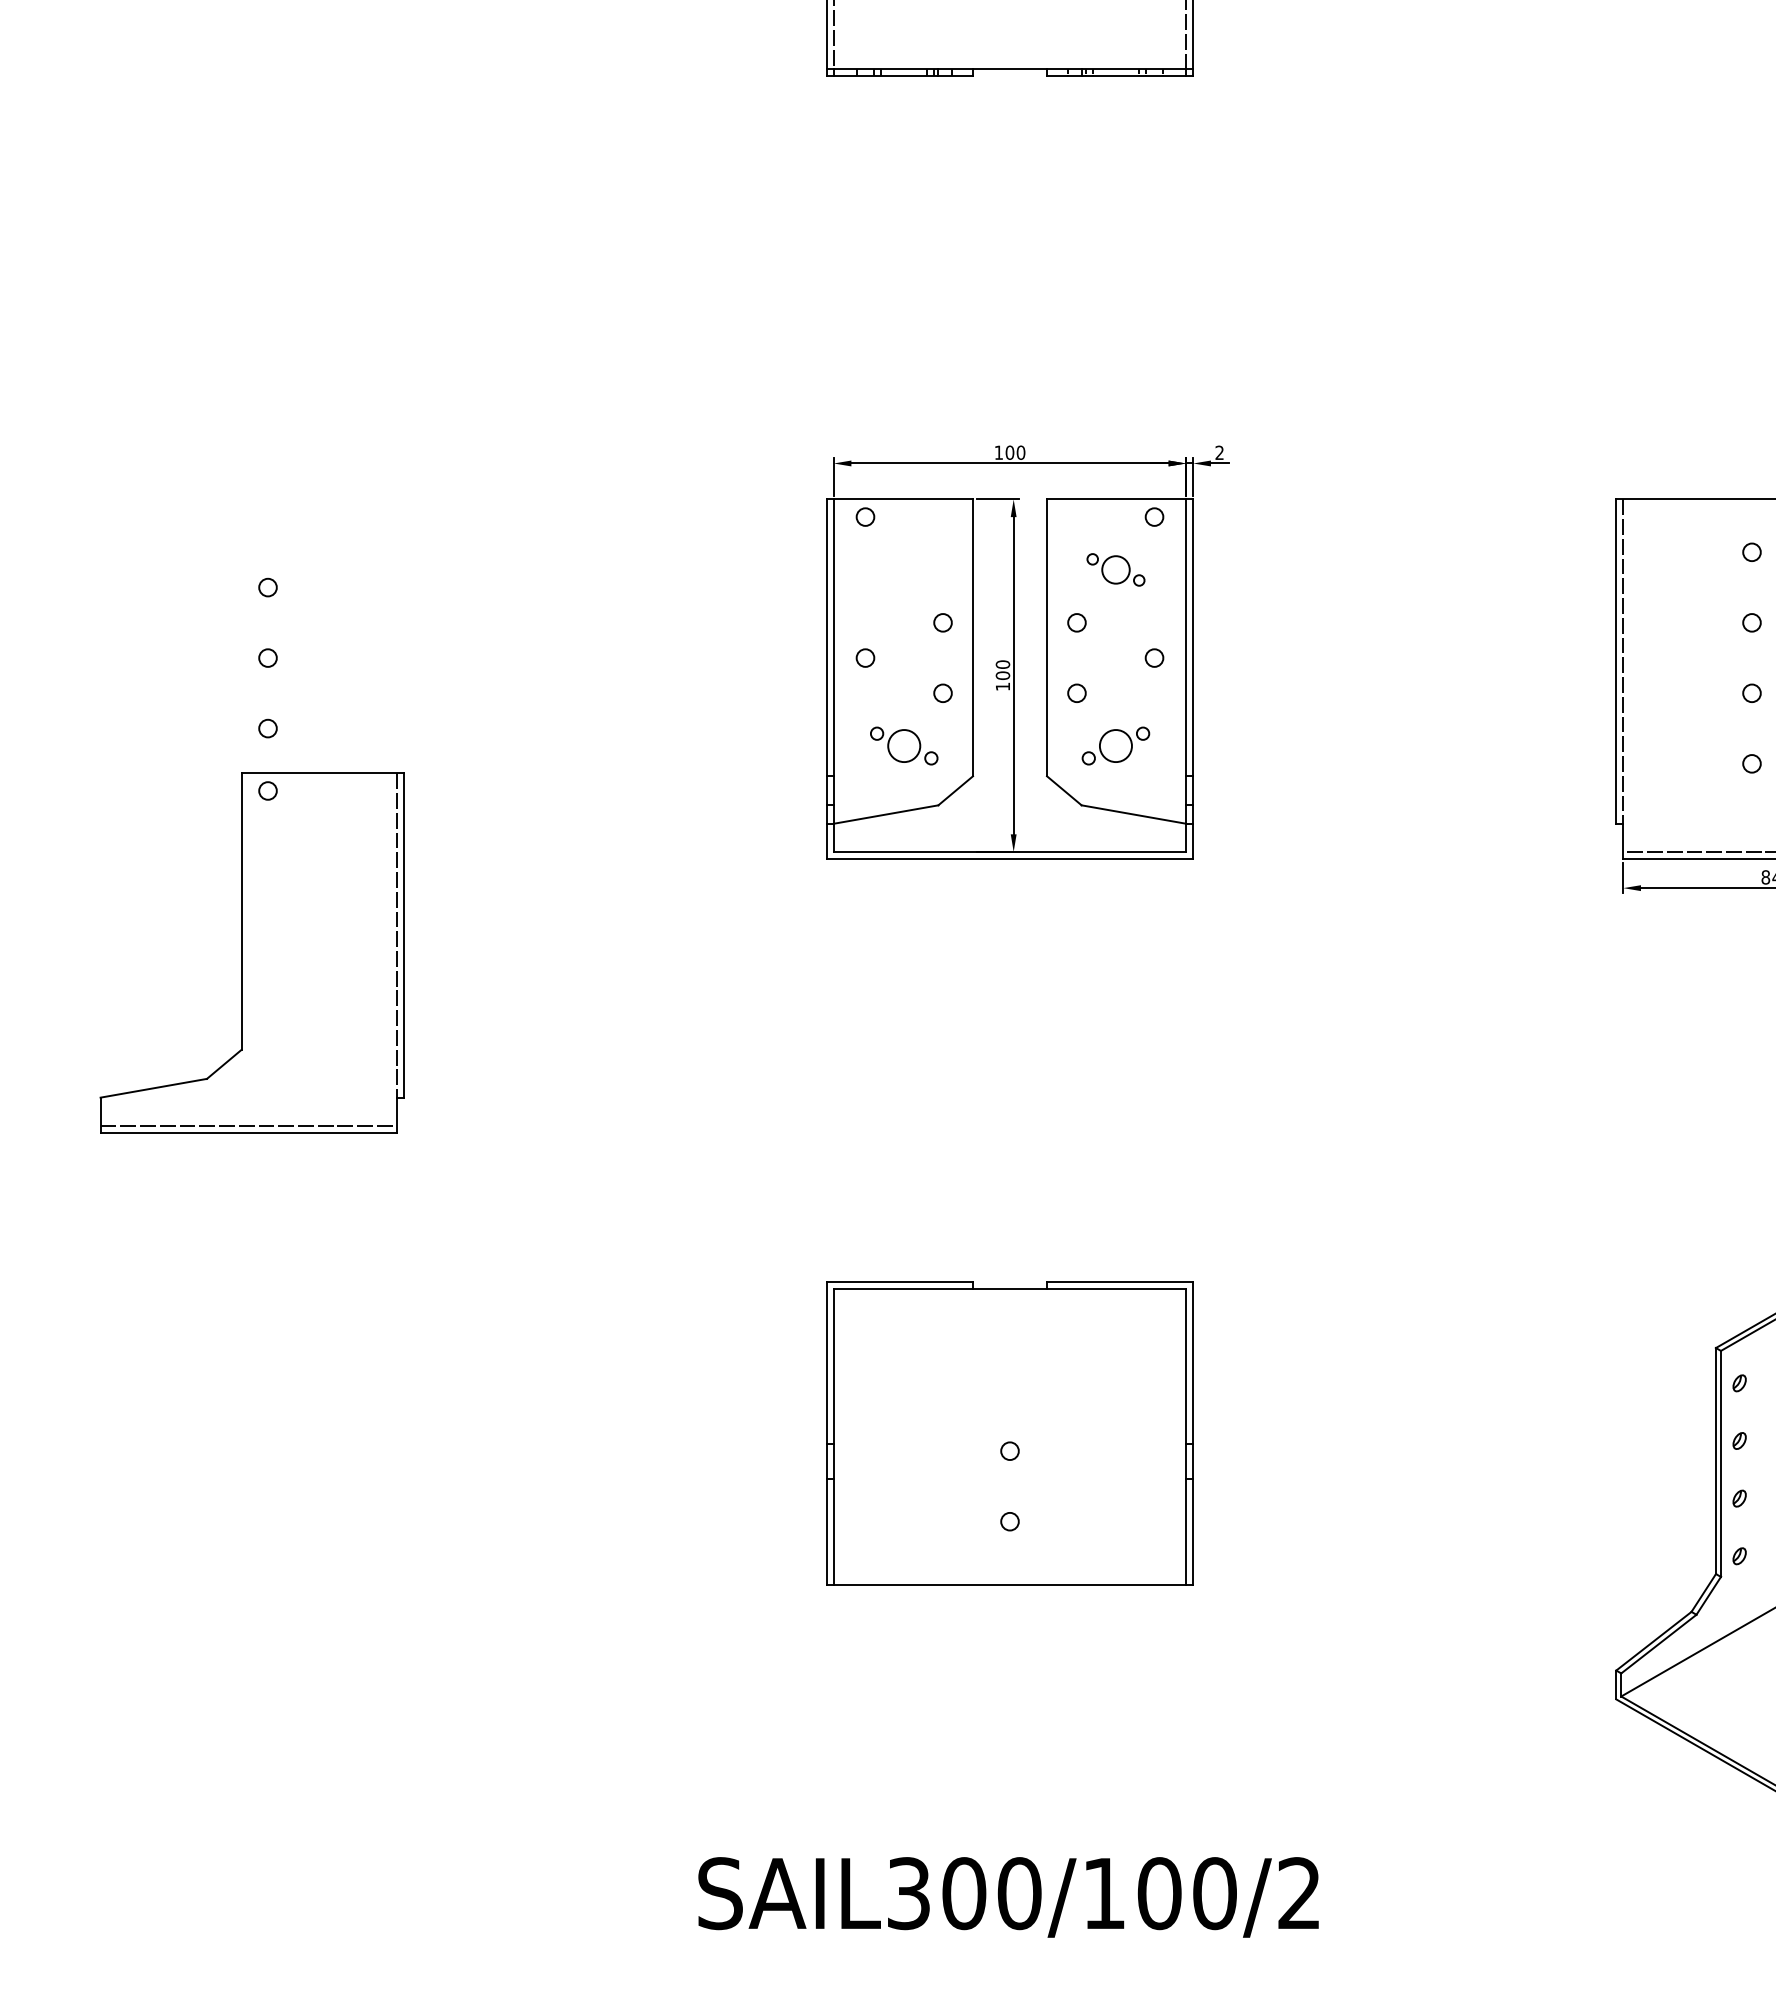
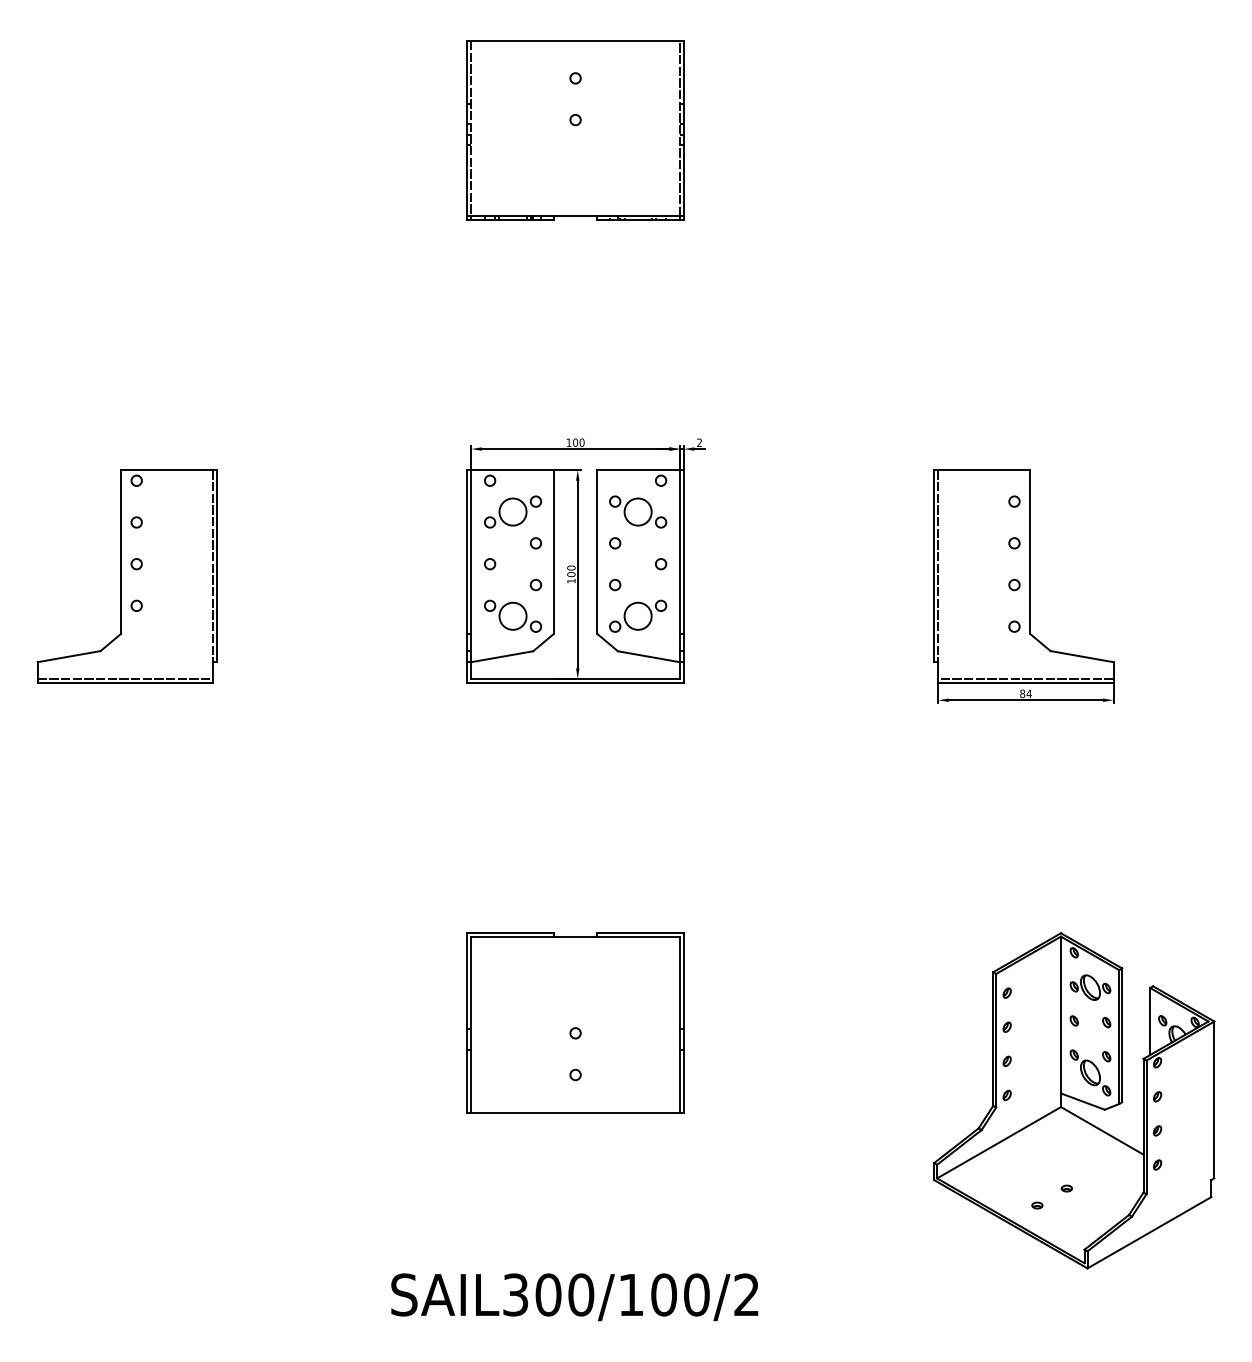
part: (905, 569) -> (513, 511), added
part: (1116, 569) -> (638, 511), size x1.67
part: (903, 744) -> (512, 615), size x1.43
part: (1116, 744) -> (638, 615), size x1.43
part: (250, 952) -> (126, 576), moved

